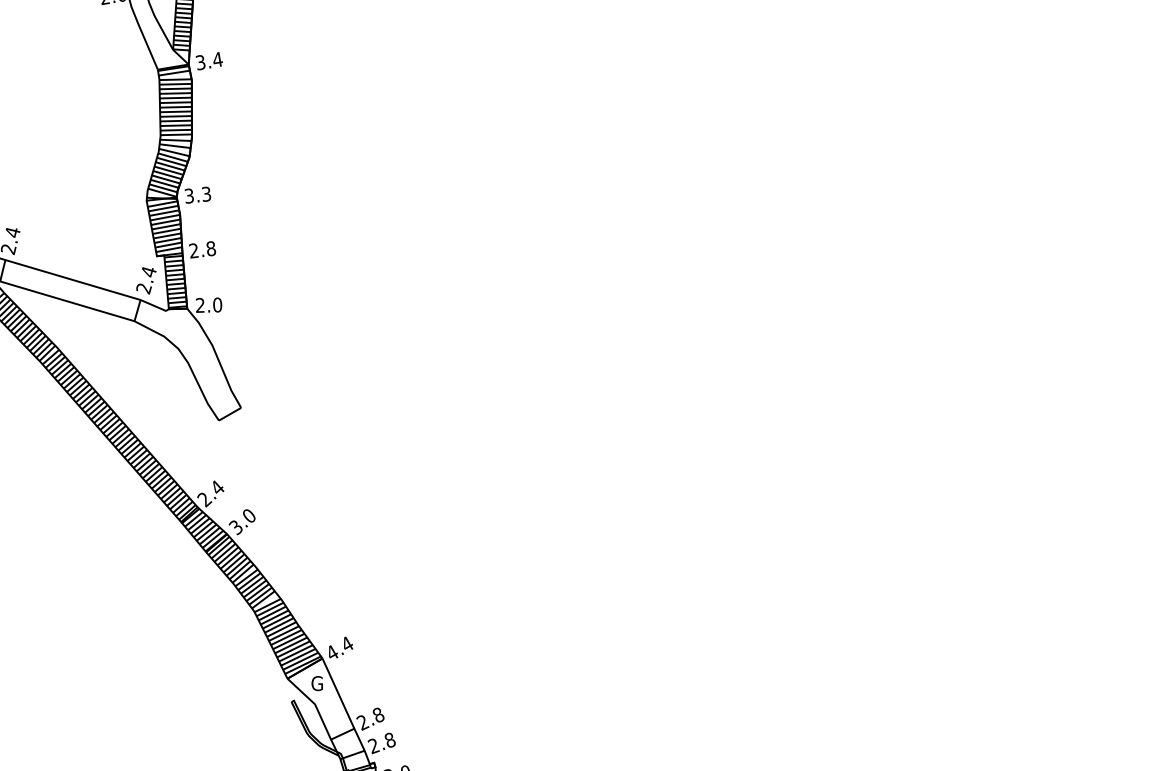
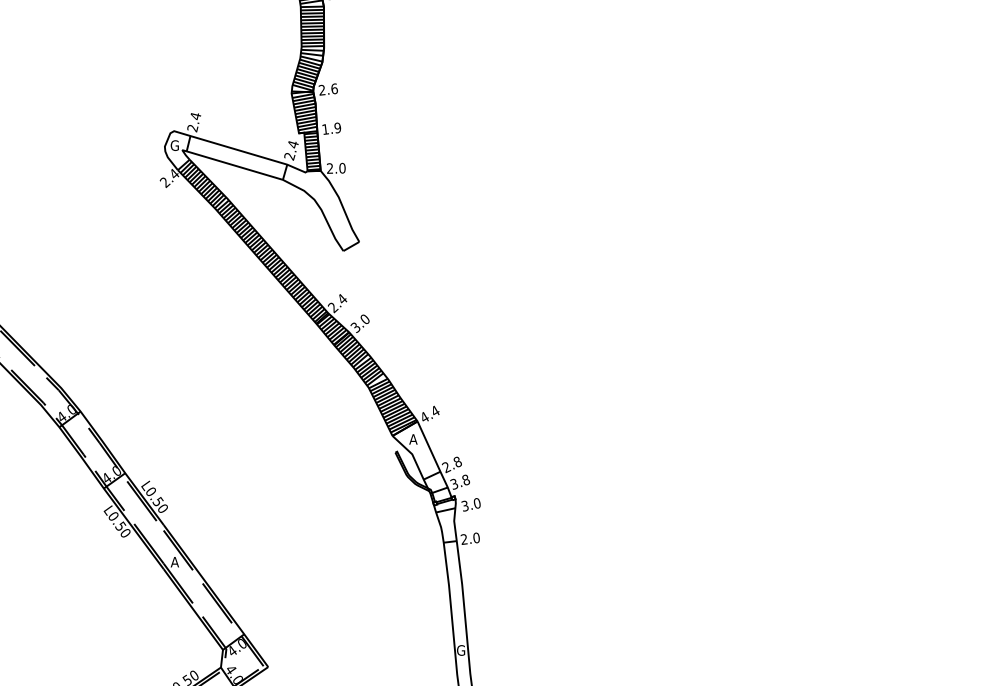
text: (196, 195) -> (327, 89), 3.3 -> 2.6
text: (202, 249) -> (331, 128), 2.8 -> 1.9
text: (316, 683) -> (413, 439), G -> A
text: (374, 746) -> (454, 484), 2.8 -> 3.8

